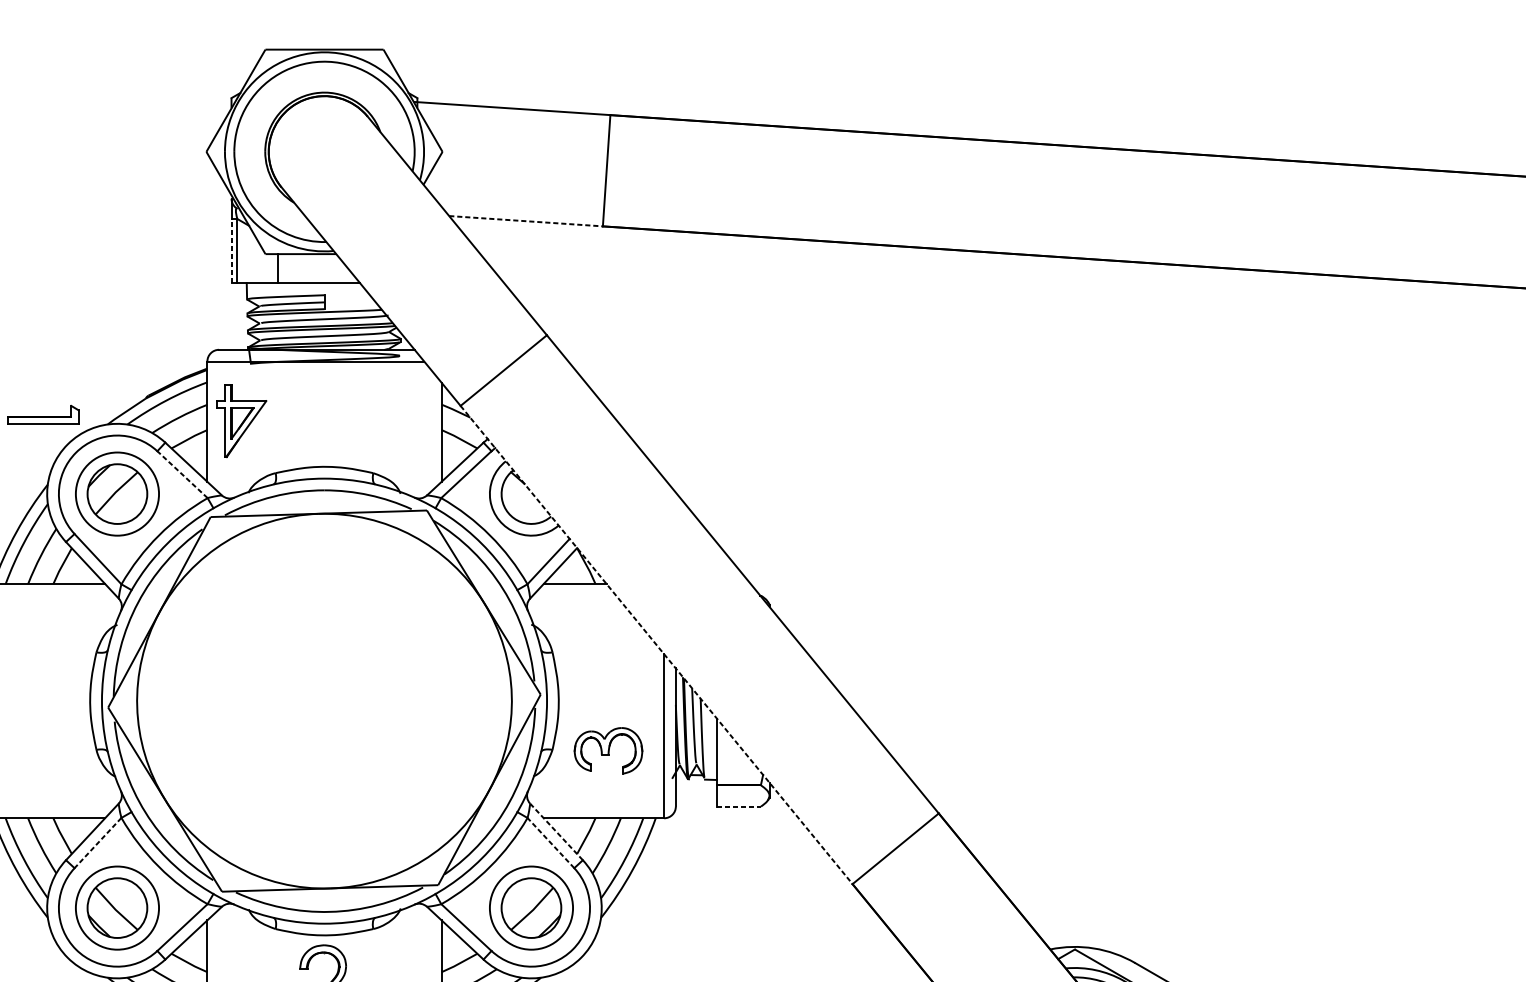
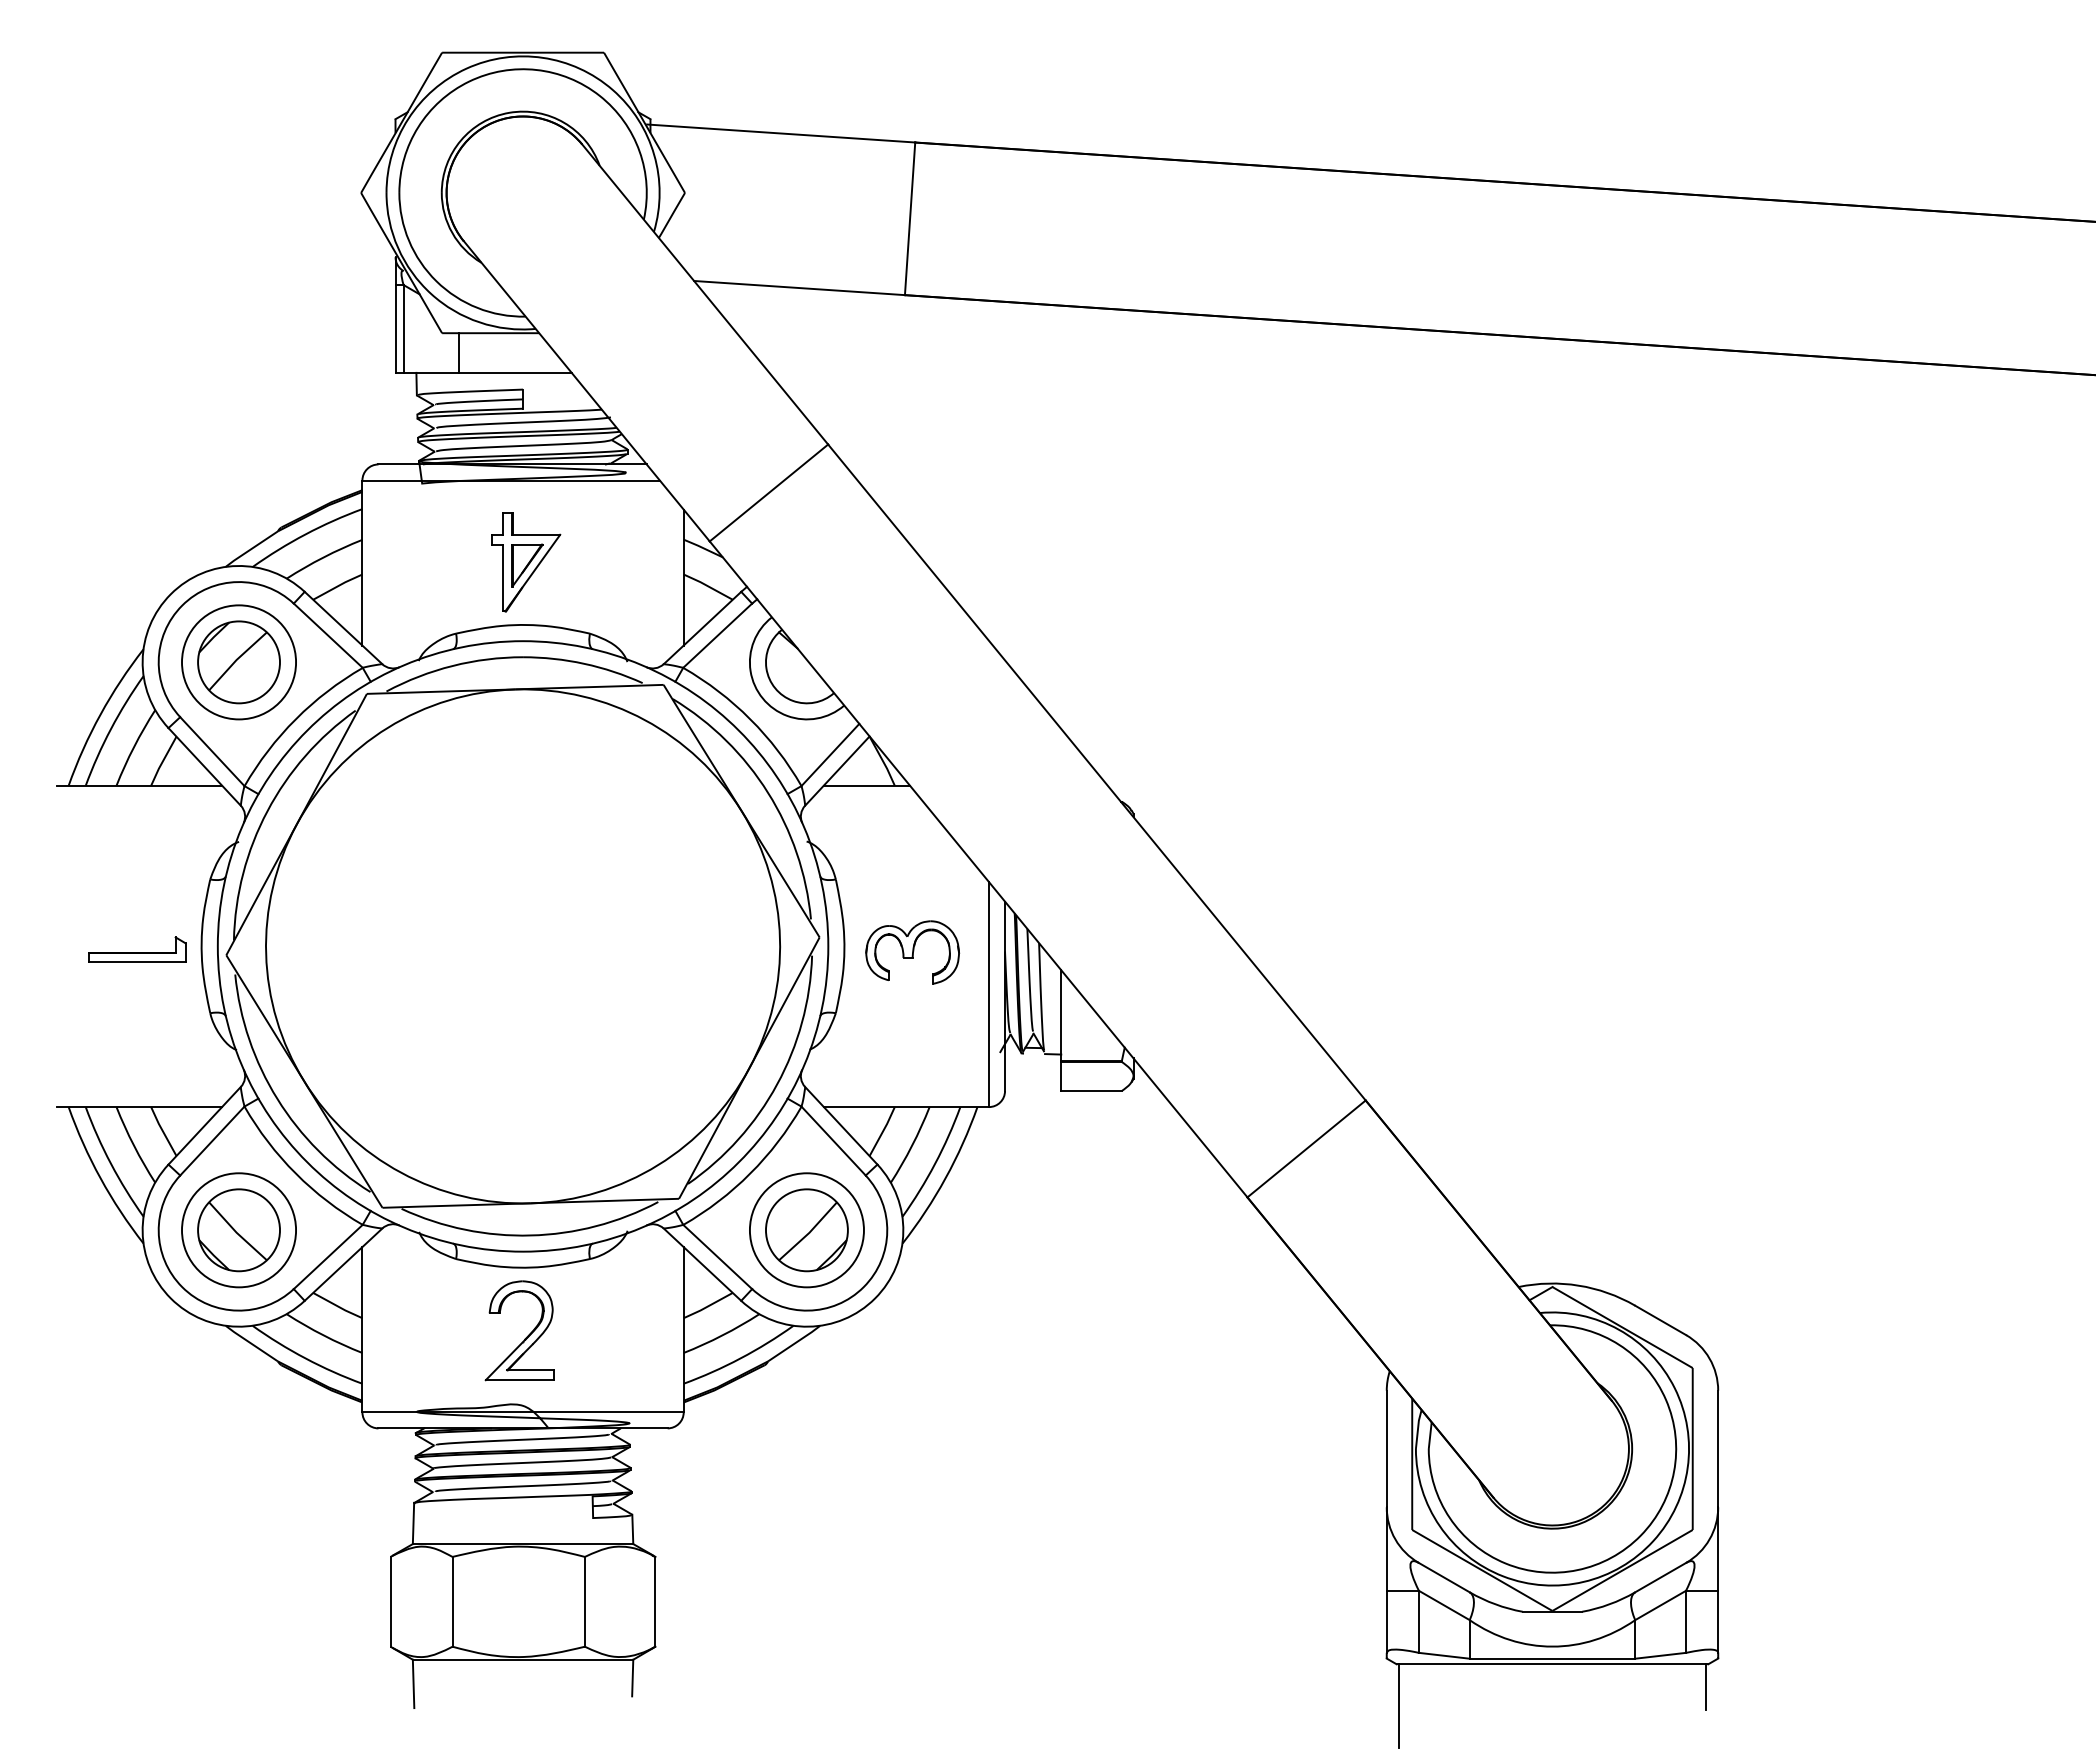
line: (526, 221) -> (799, 288), dashed -> solid
line: (231, 250) -> (395, 328), dashed -> solid
part: (43, 414) -> (137, 949), moved
part: (241, 421) -> (526, 562), moved
line: (181, 474) -> (327, 635), dashed -> solid
line: (656, 645) -> (978, 869), dashed -> solid
part: (608, 750) -> (912, 952), moved
line: (739, 806) -> (1092, 1091), dashed -> solid
line: (556, 832) -> (841, 1126), dashed -> solid
line: (550, 842) -> (833, 1140), dashed -> solid
line: (98, 843) -> (212, 1141), dashed -> solid

